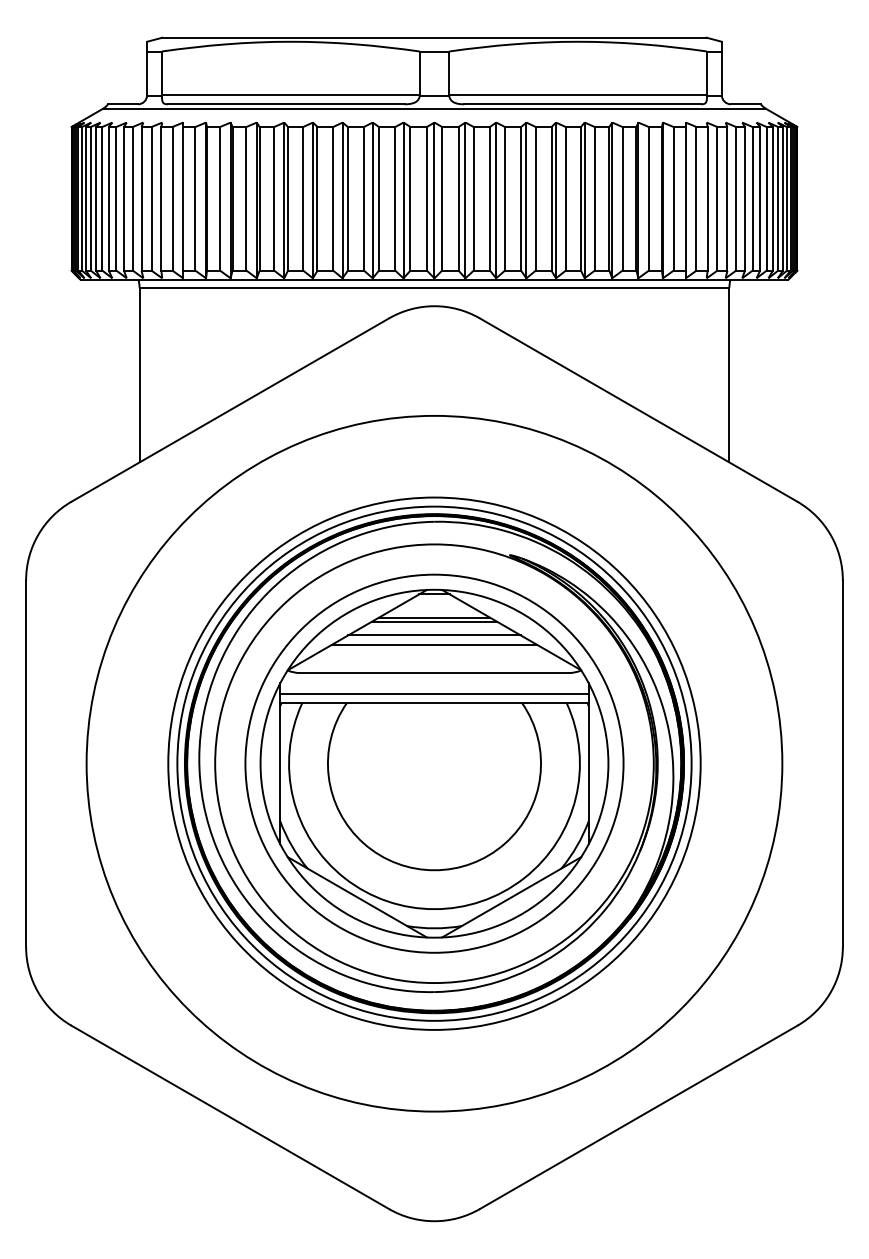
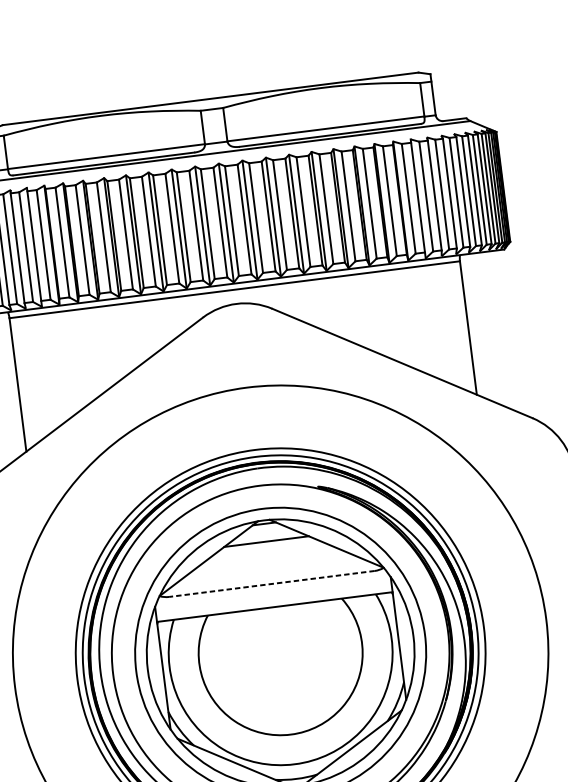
line: (434, 621) -> (266, 544), removed
line: (434, 635) -> (268, 555), removed
line: (434, 644) -> (269, 562), removed
line: (434, 673) -> (271, 584), solid -> dashed
line: (434, 694) -> (274, 600), removed

